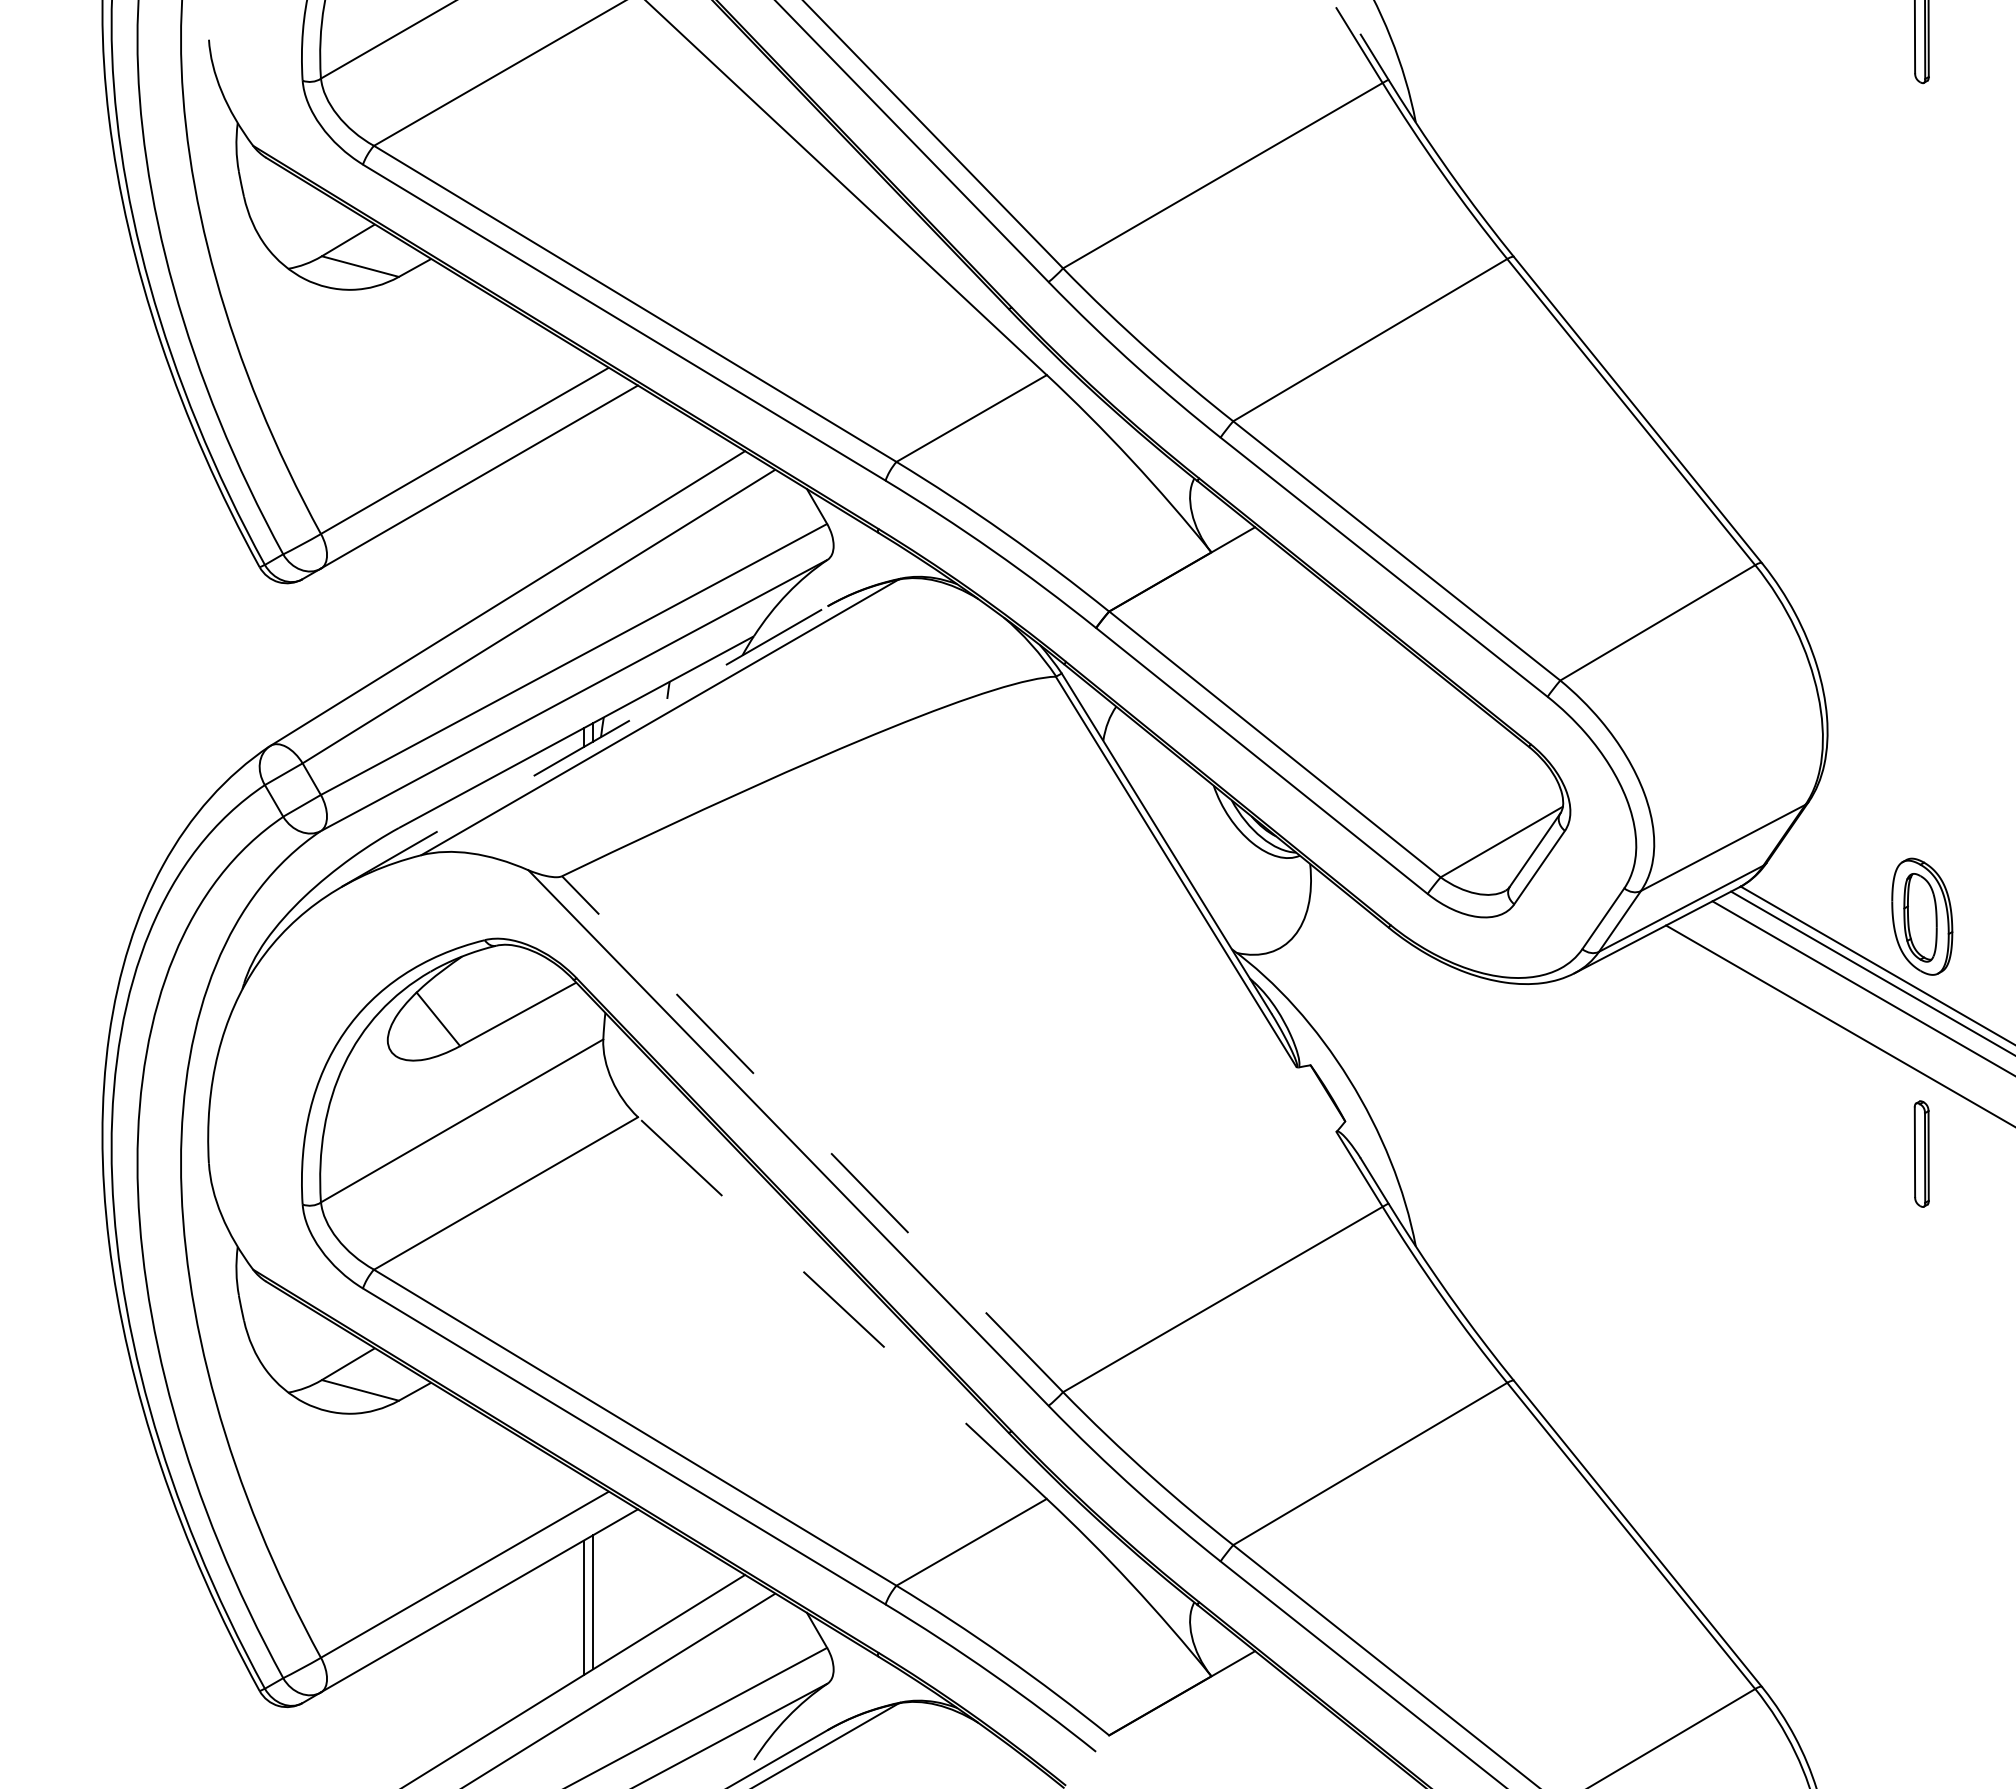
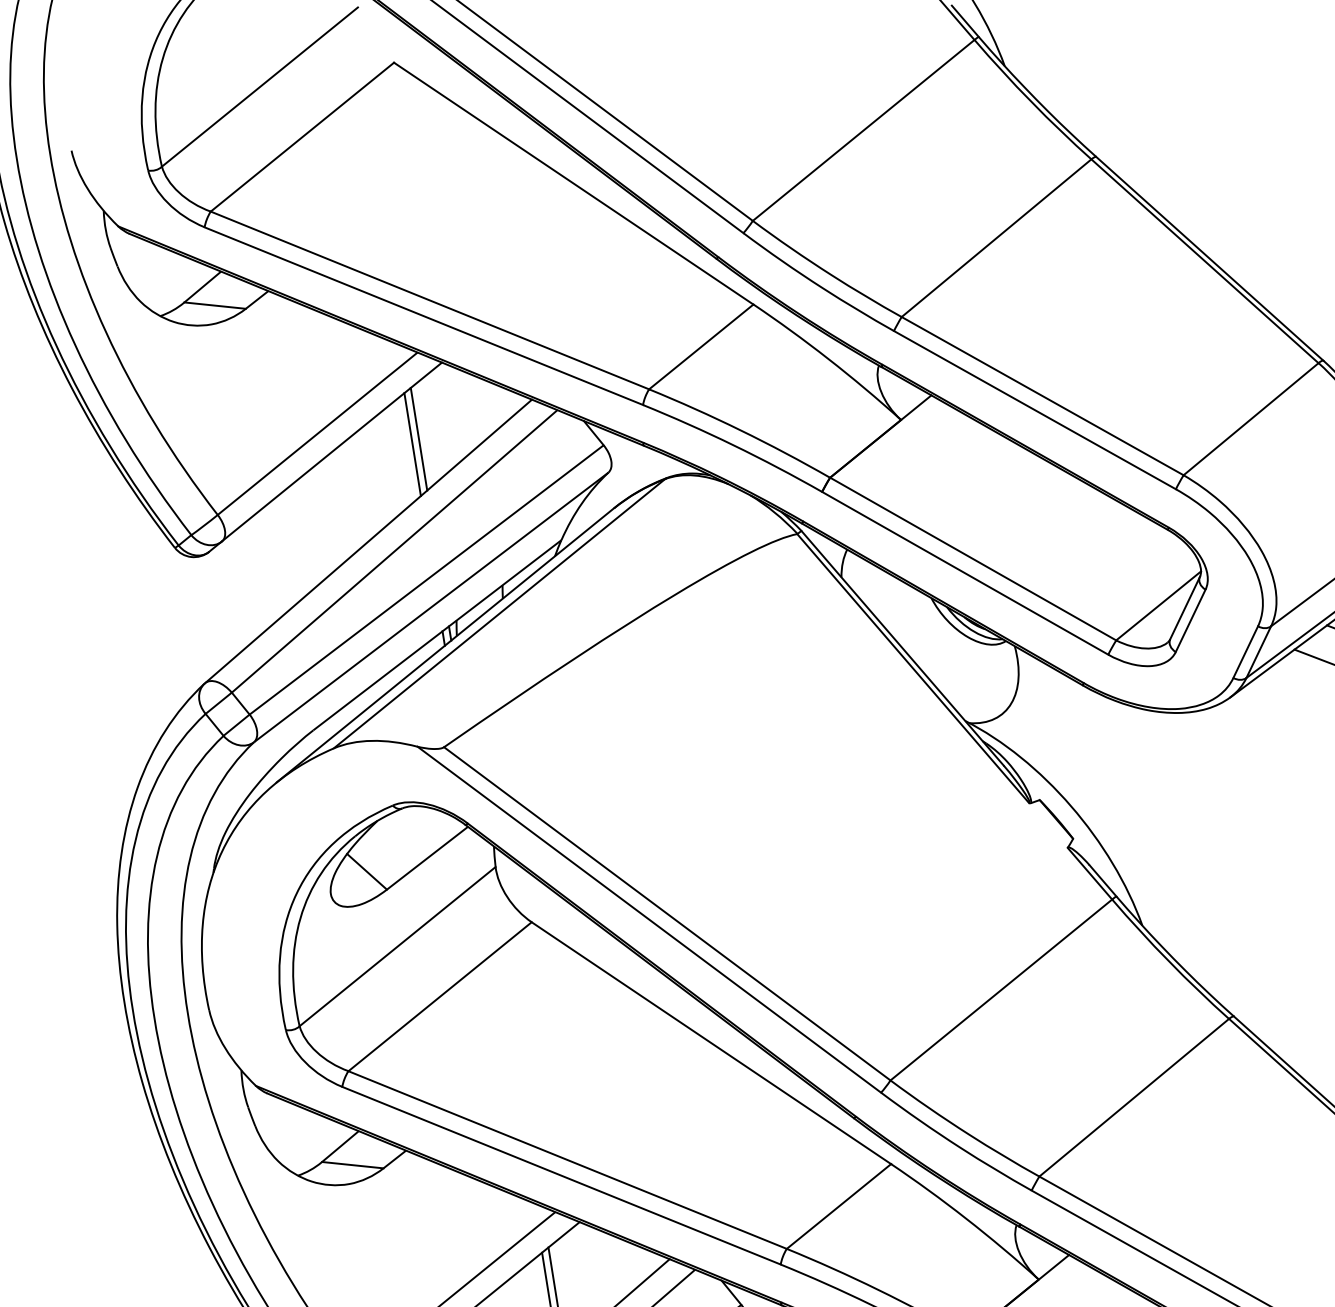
line: (593, 478) -> (419, 439), added
line: (583, 483) -> (412, 444), added
line: (584, 746) -> (445, 645), dashed -> solid
line: (812, 1134) -> (667, 914), dashed -> solid
line: (842, 1308) -> (711, 1043), dashed -> solid

